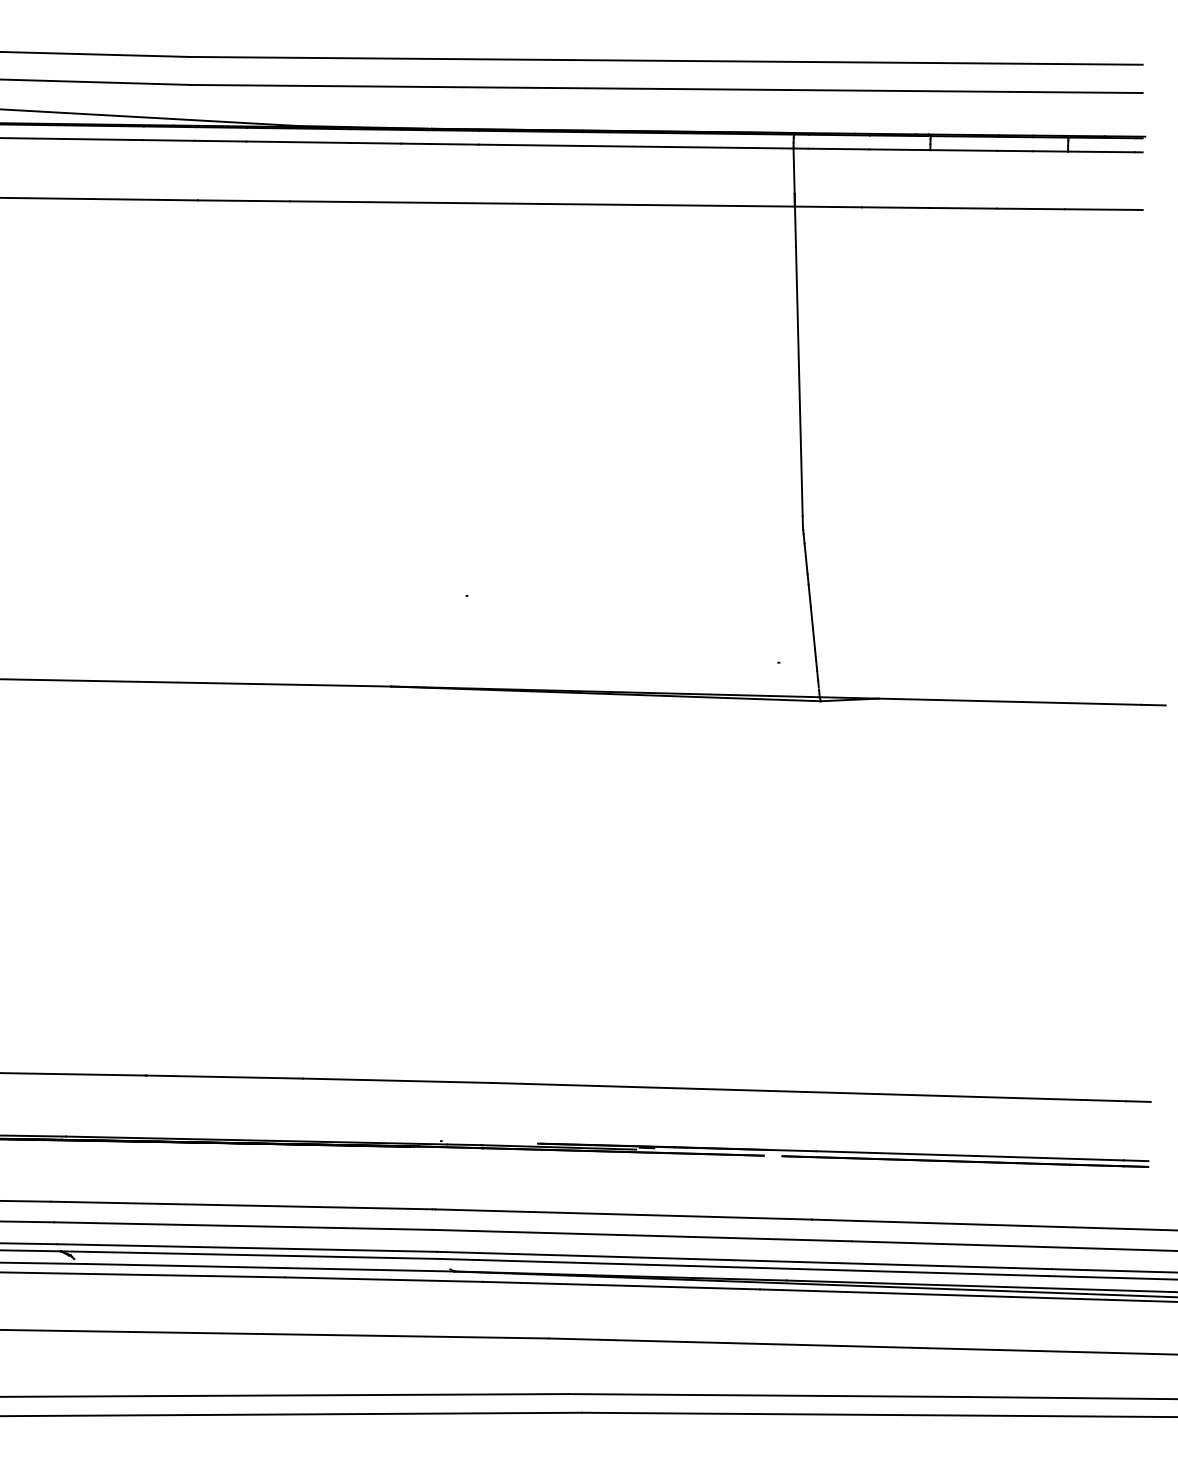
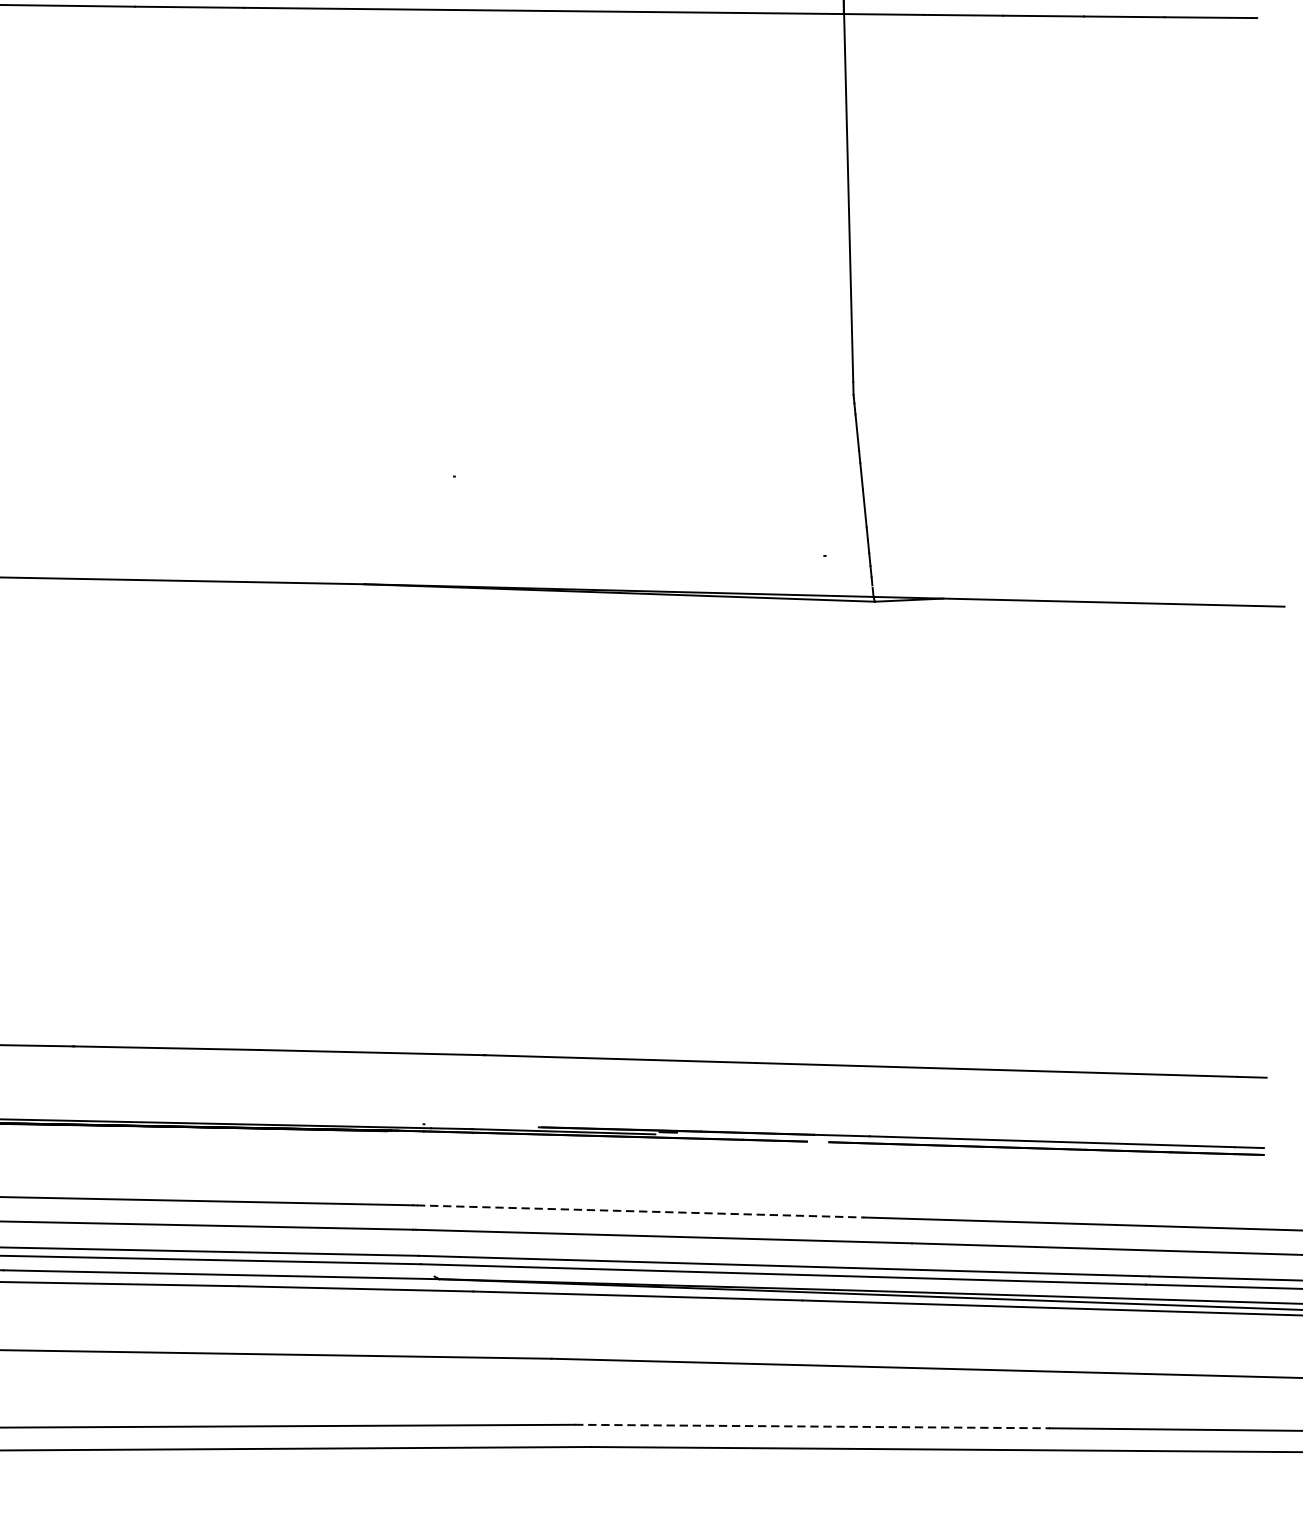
line: (624, 1214) -> (641, 1211), solid -> dashed
line: (768, 1395) -> (812, 1426), solid -> dashed

